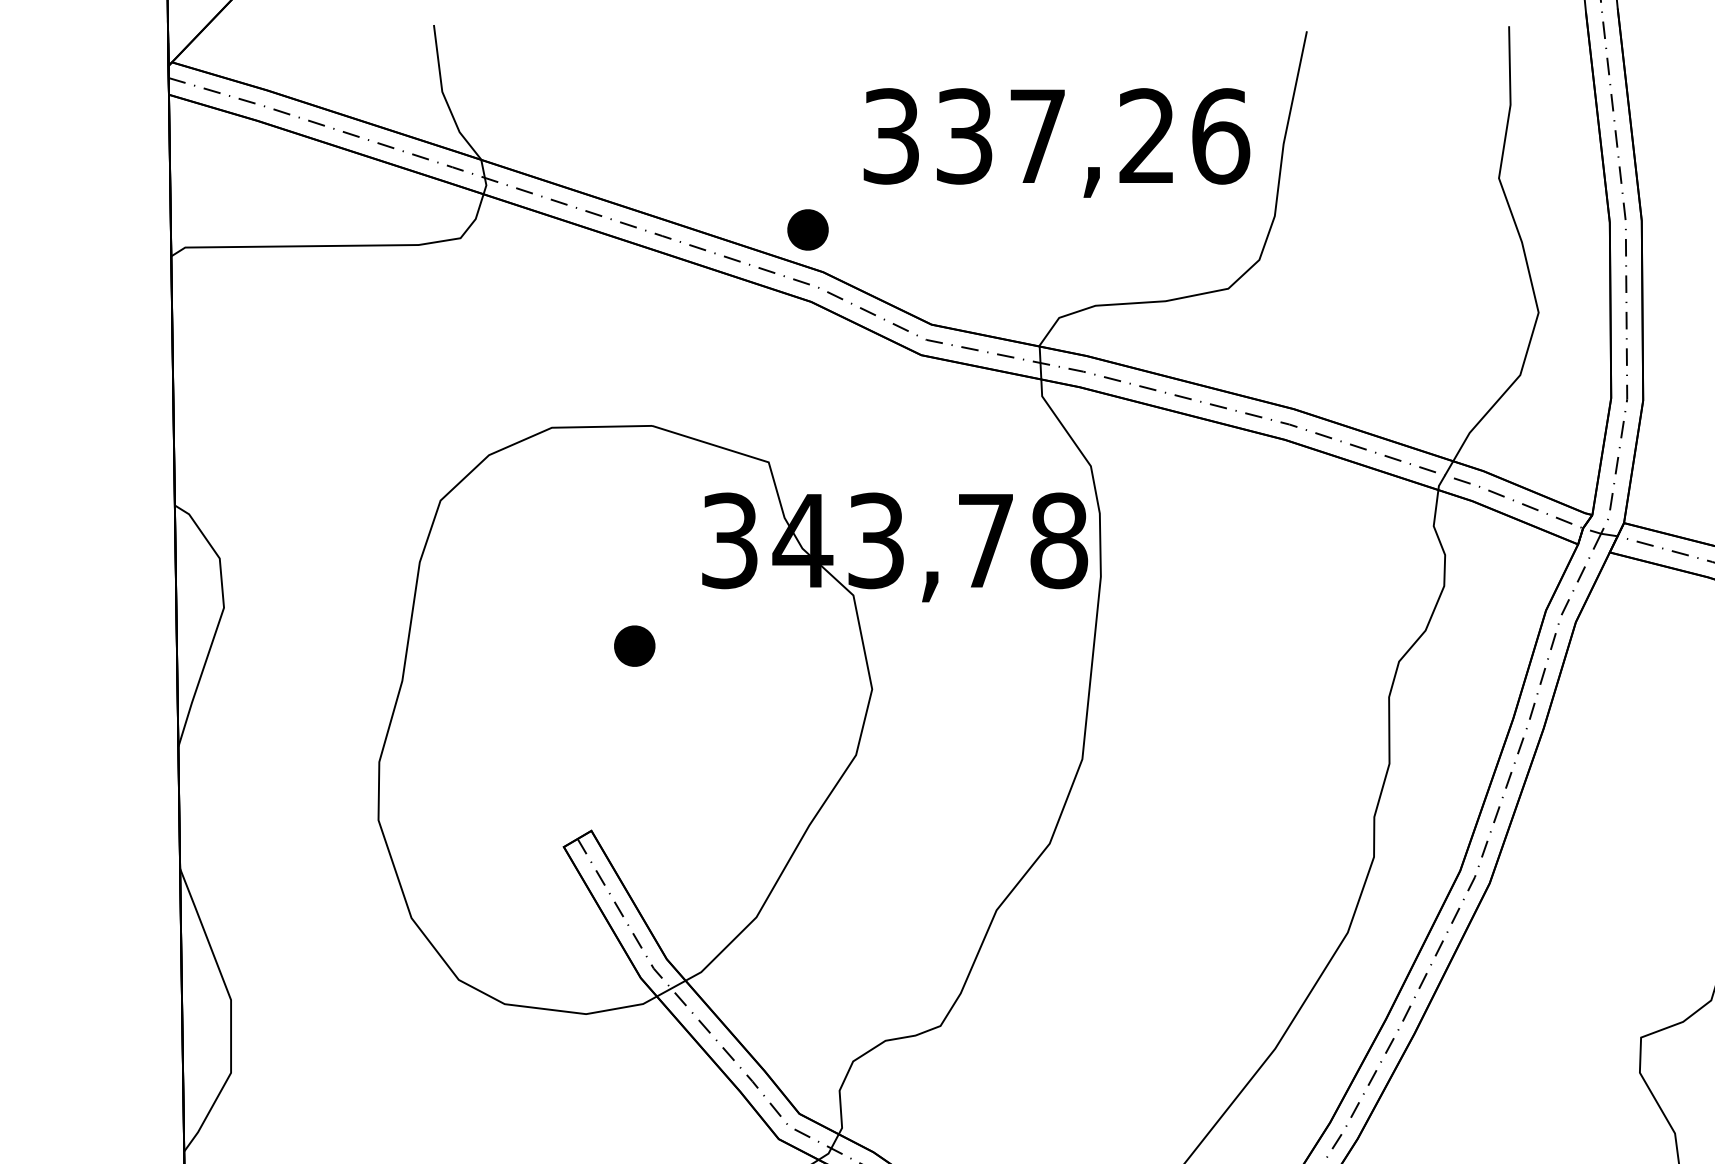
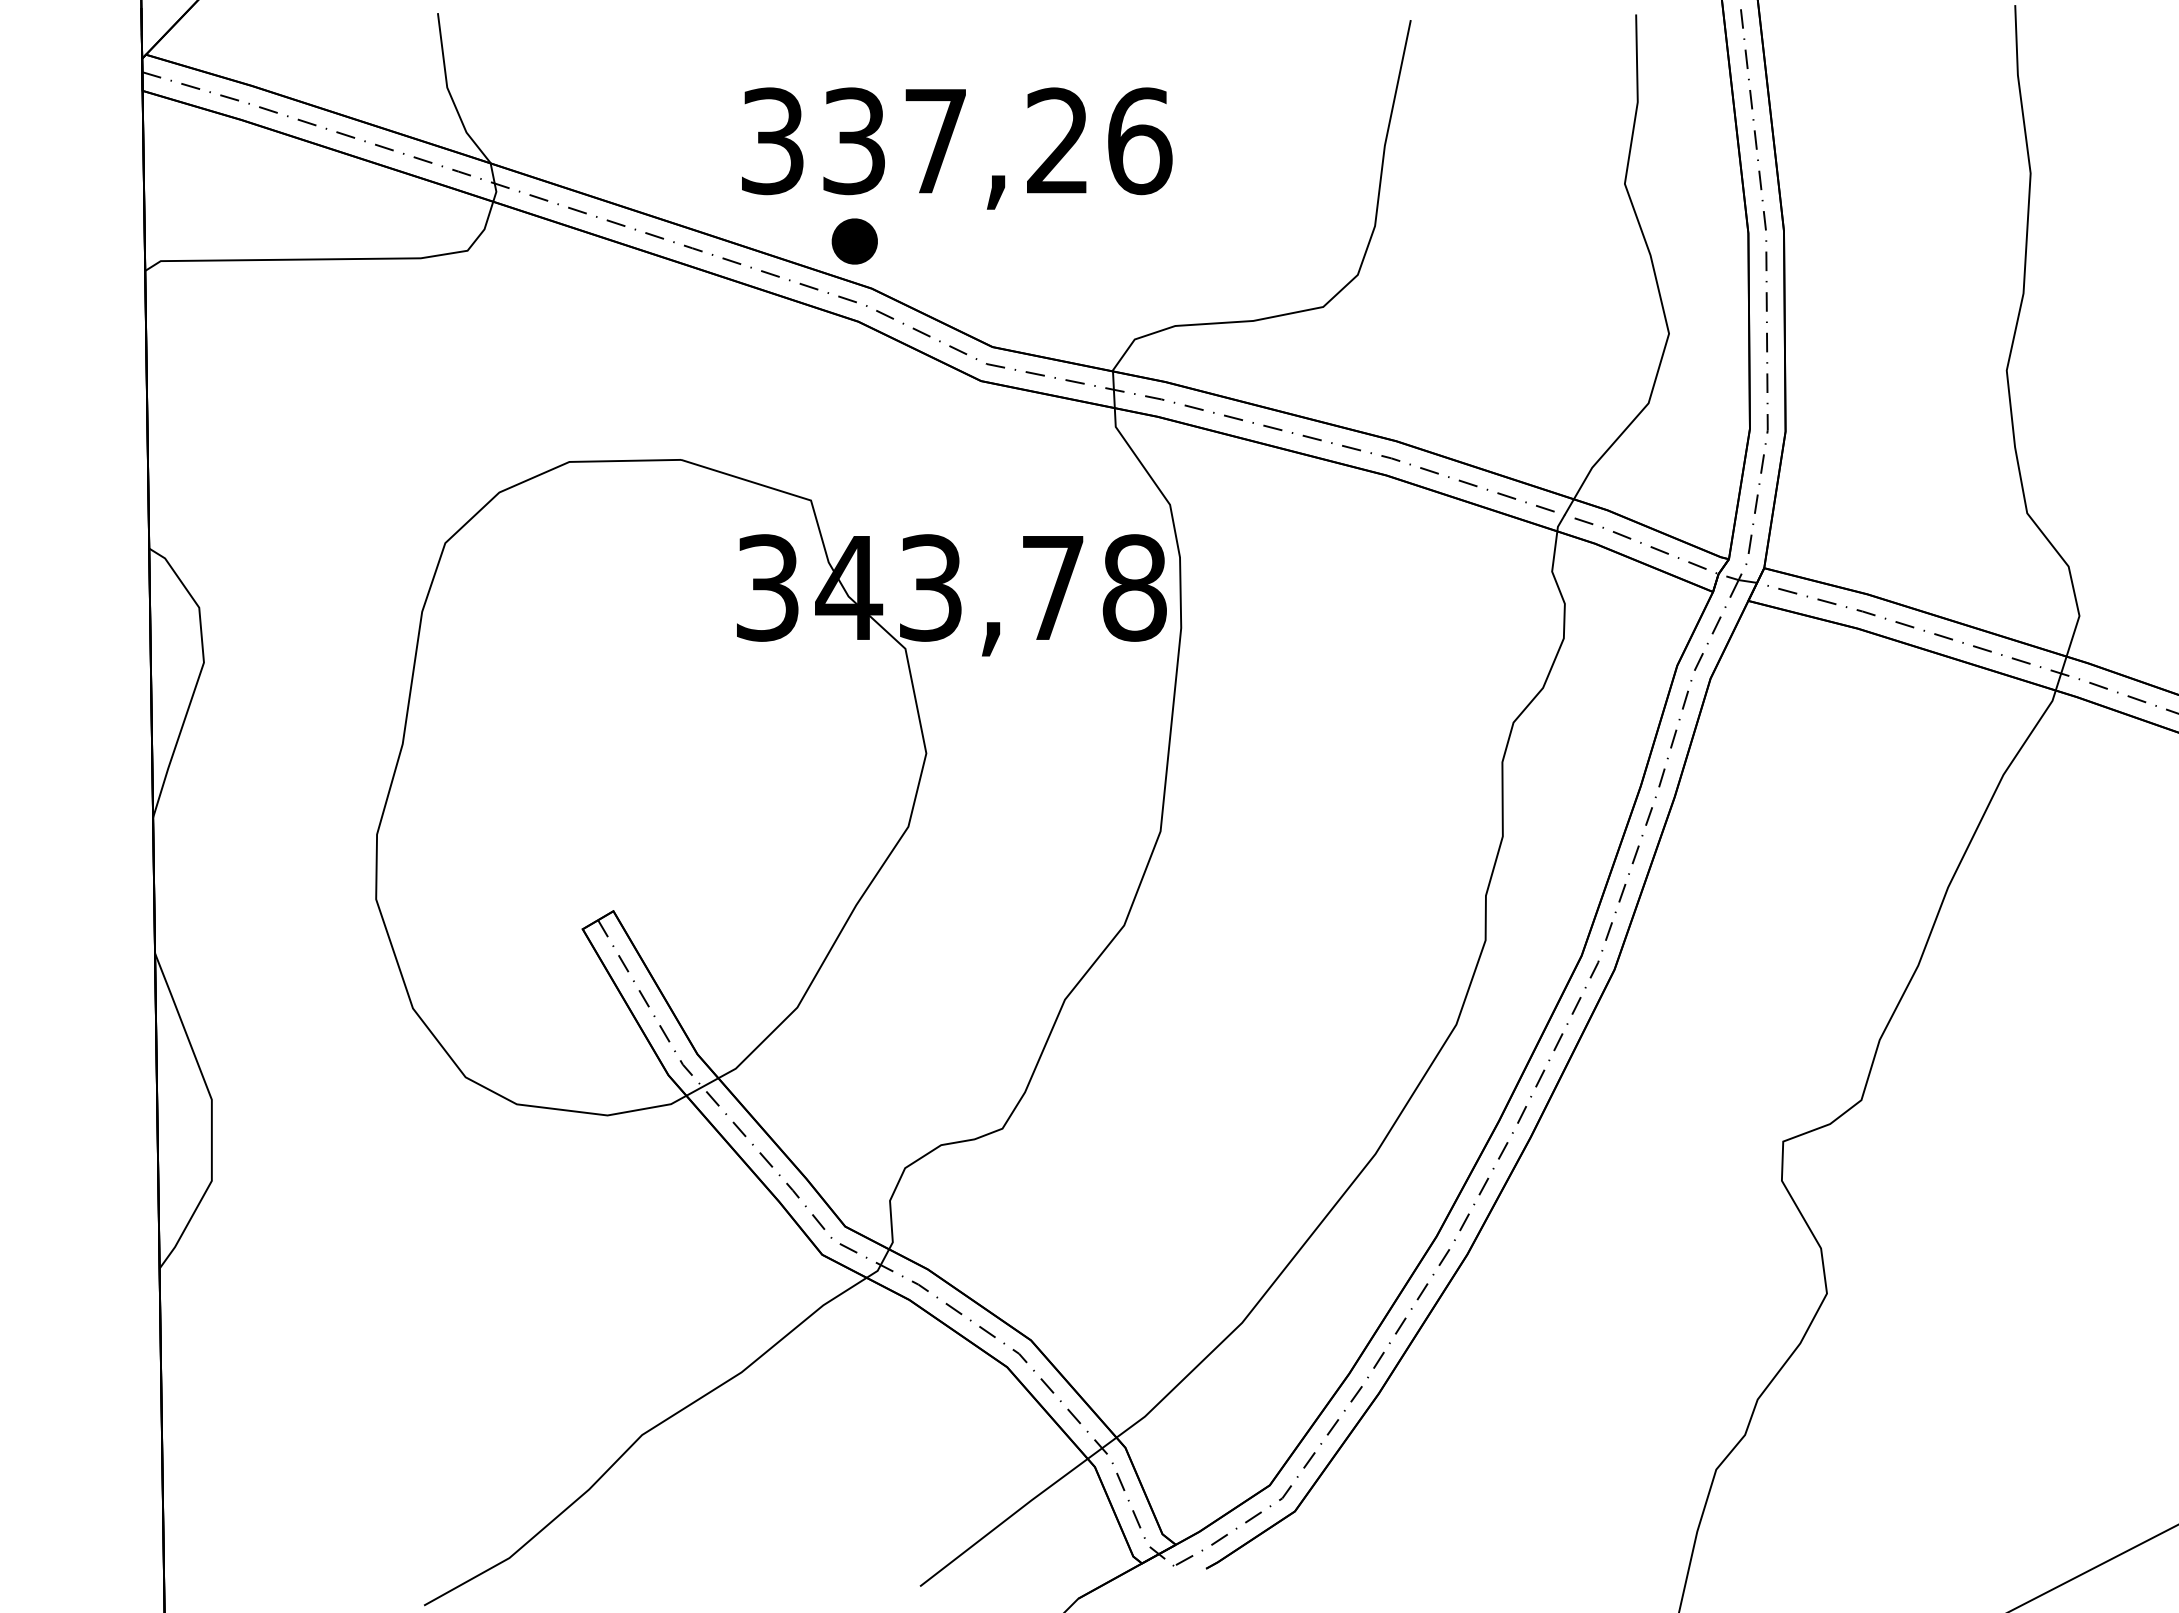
text: (1057, 142) -> (957, 148), moved
part: (634, 646) -> (661, 705), removed

